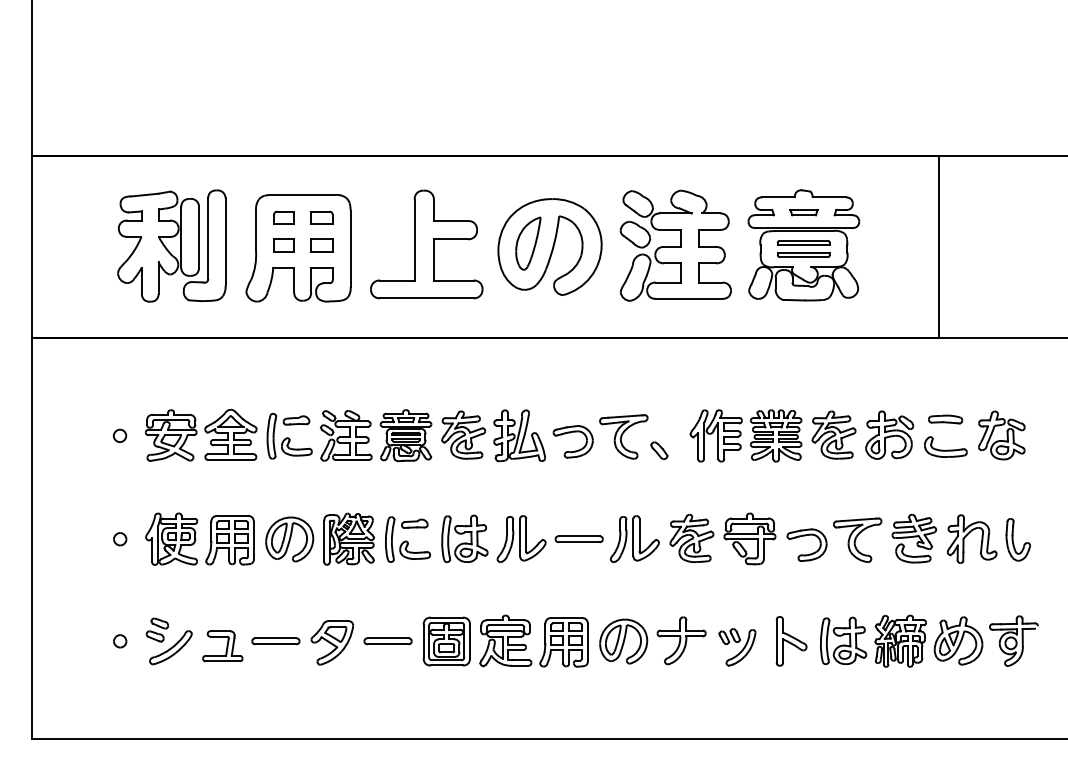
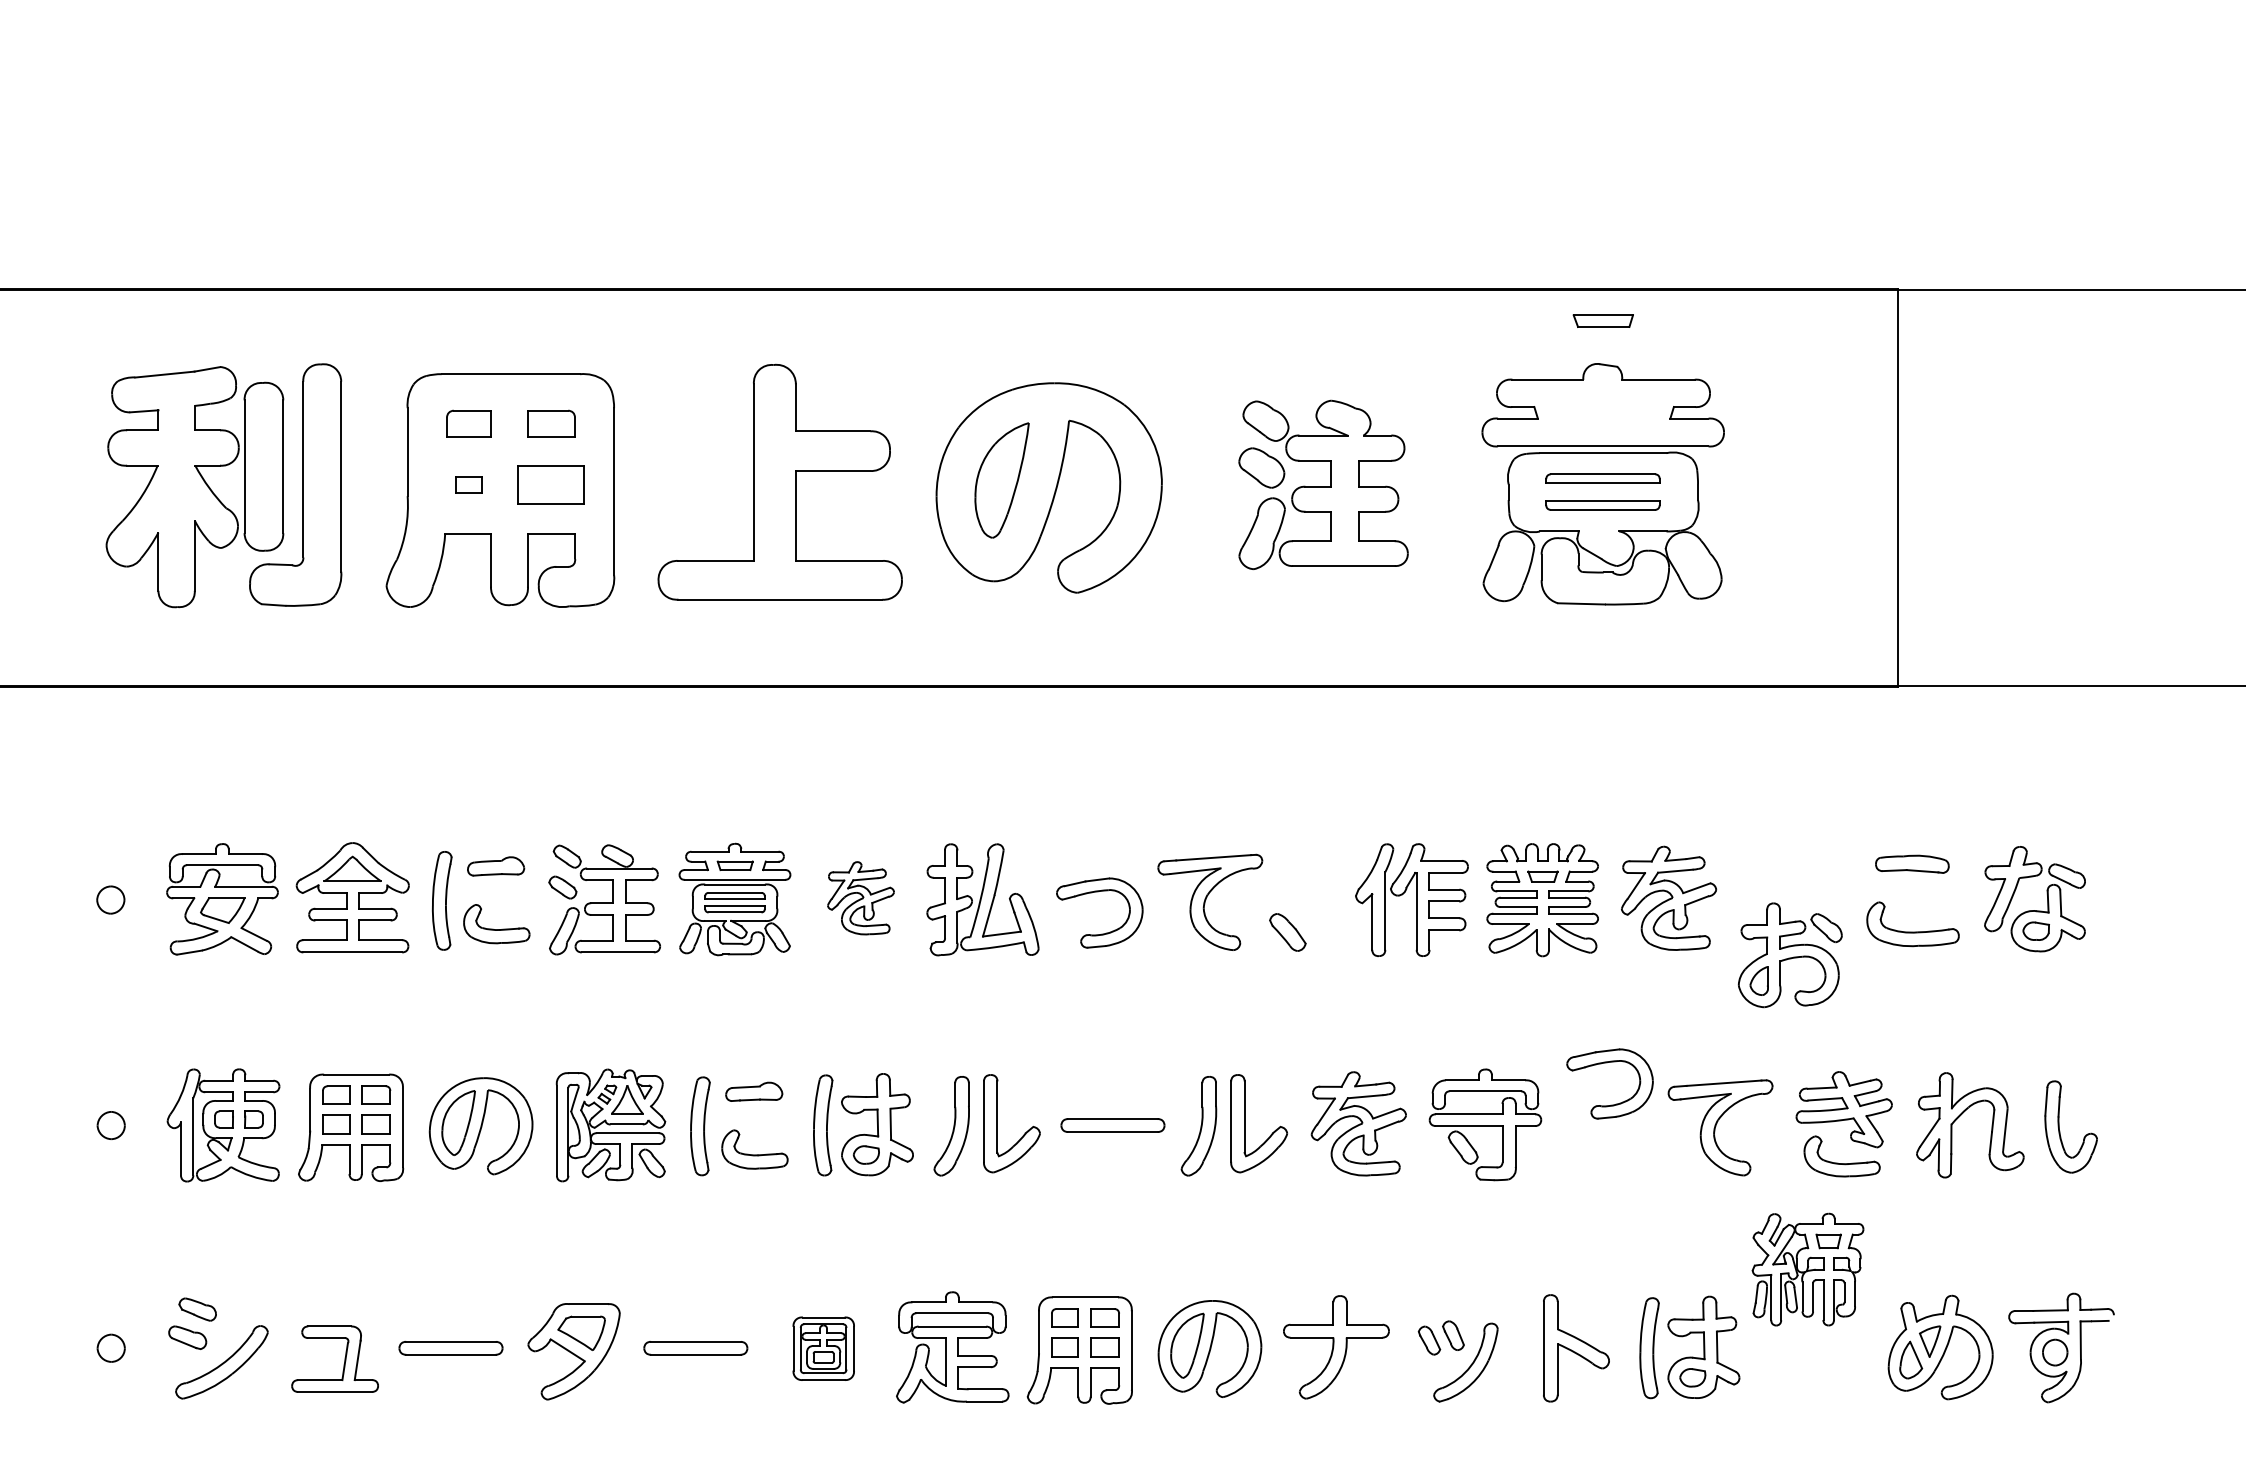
part: (803, 212) -> (1602, 320), moved
part: (283, 245) -> (467, 484), size x0.6
part: (321, 245) -> (550, 484), size x1.4
part: (675, 245) -> (1323, 484), size x0.7
part: (463, 434) -> (860, 896), size x0.7
part: (889, 434) -> (1790, 953), moved
part: (805, 536) -> (1606, 1064), moved
part: (900, 640) -> (1807, 1267), moved
part: (446, 641) -> (823, 1348), size x0.6

